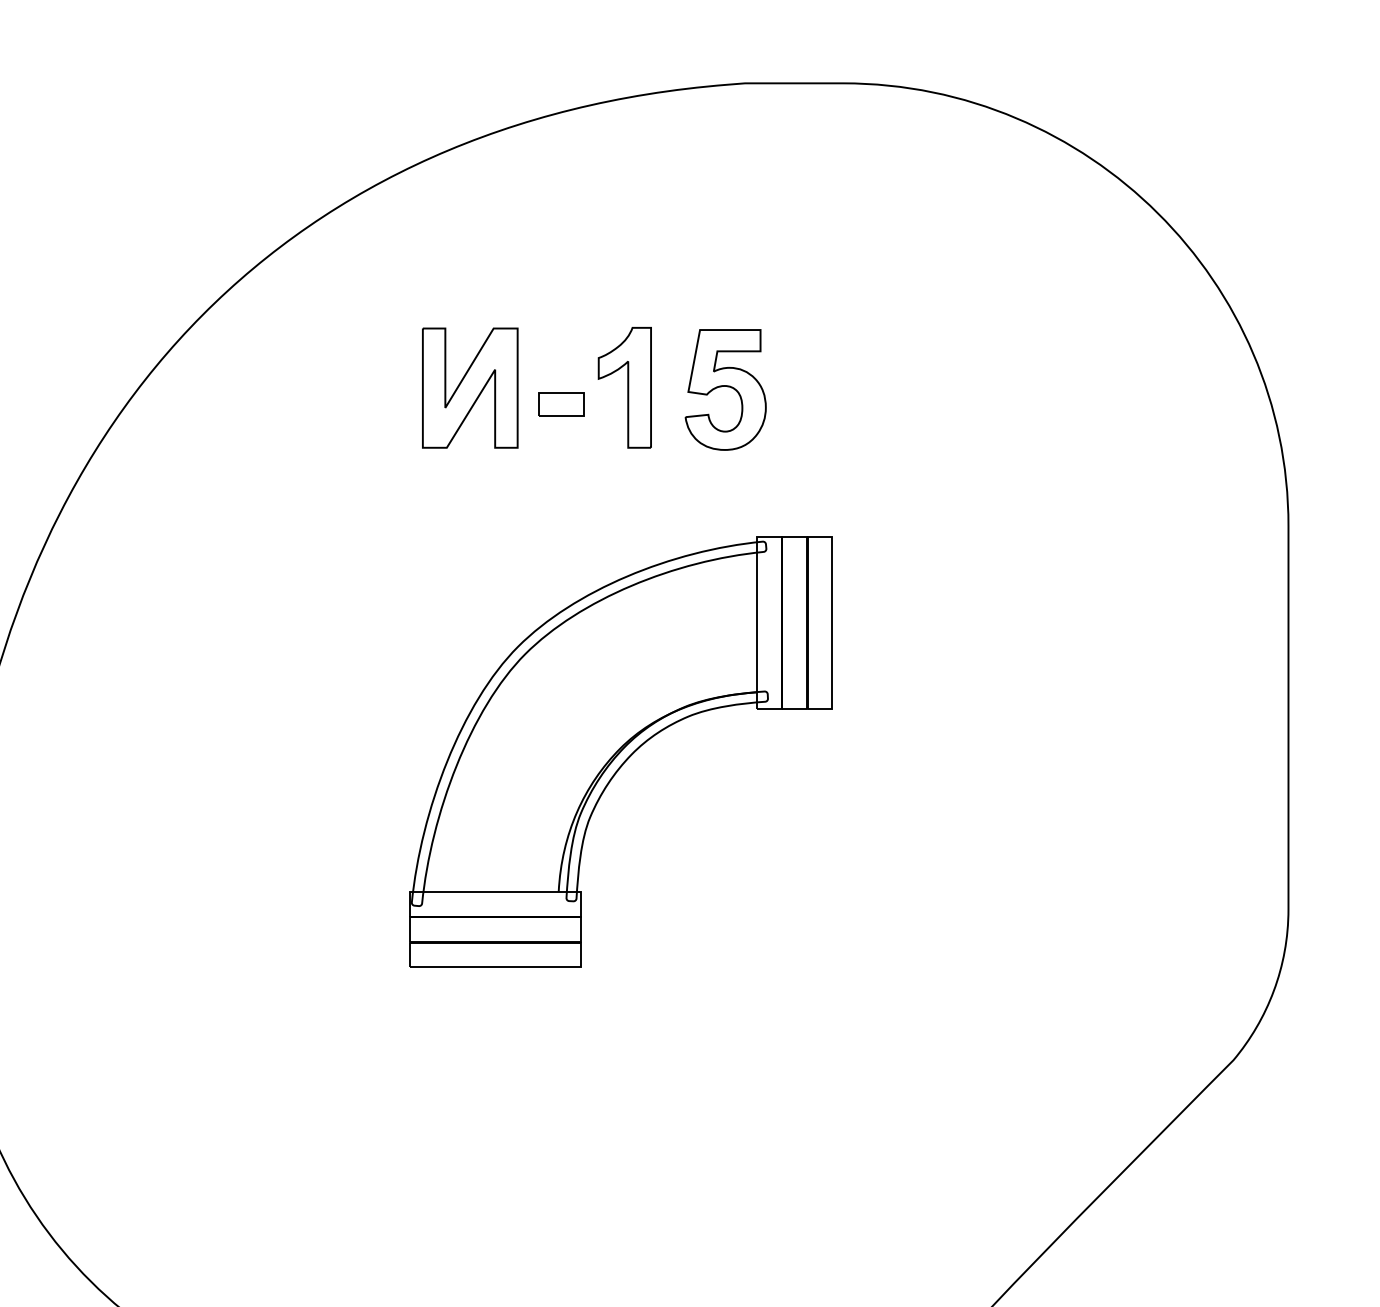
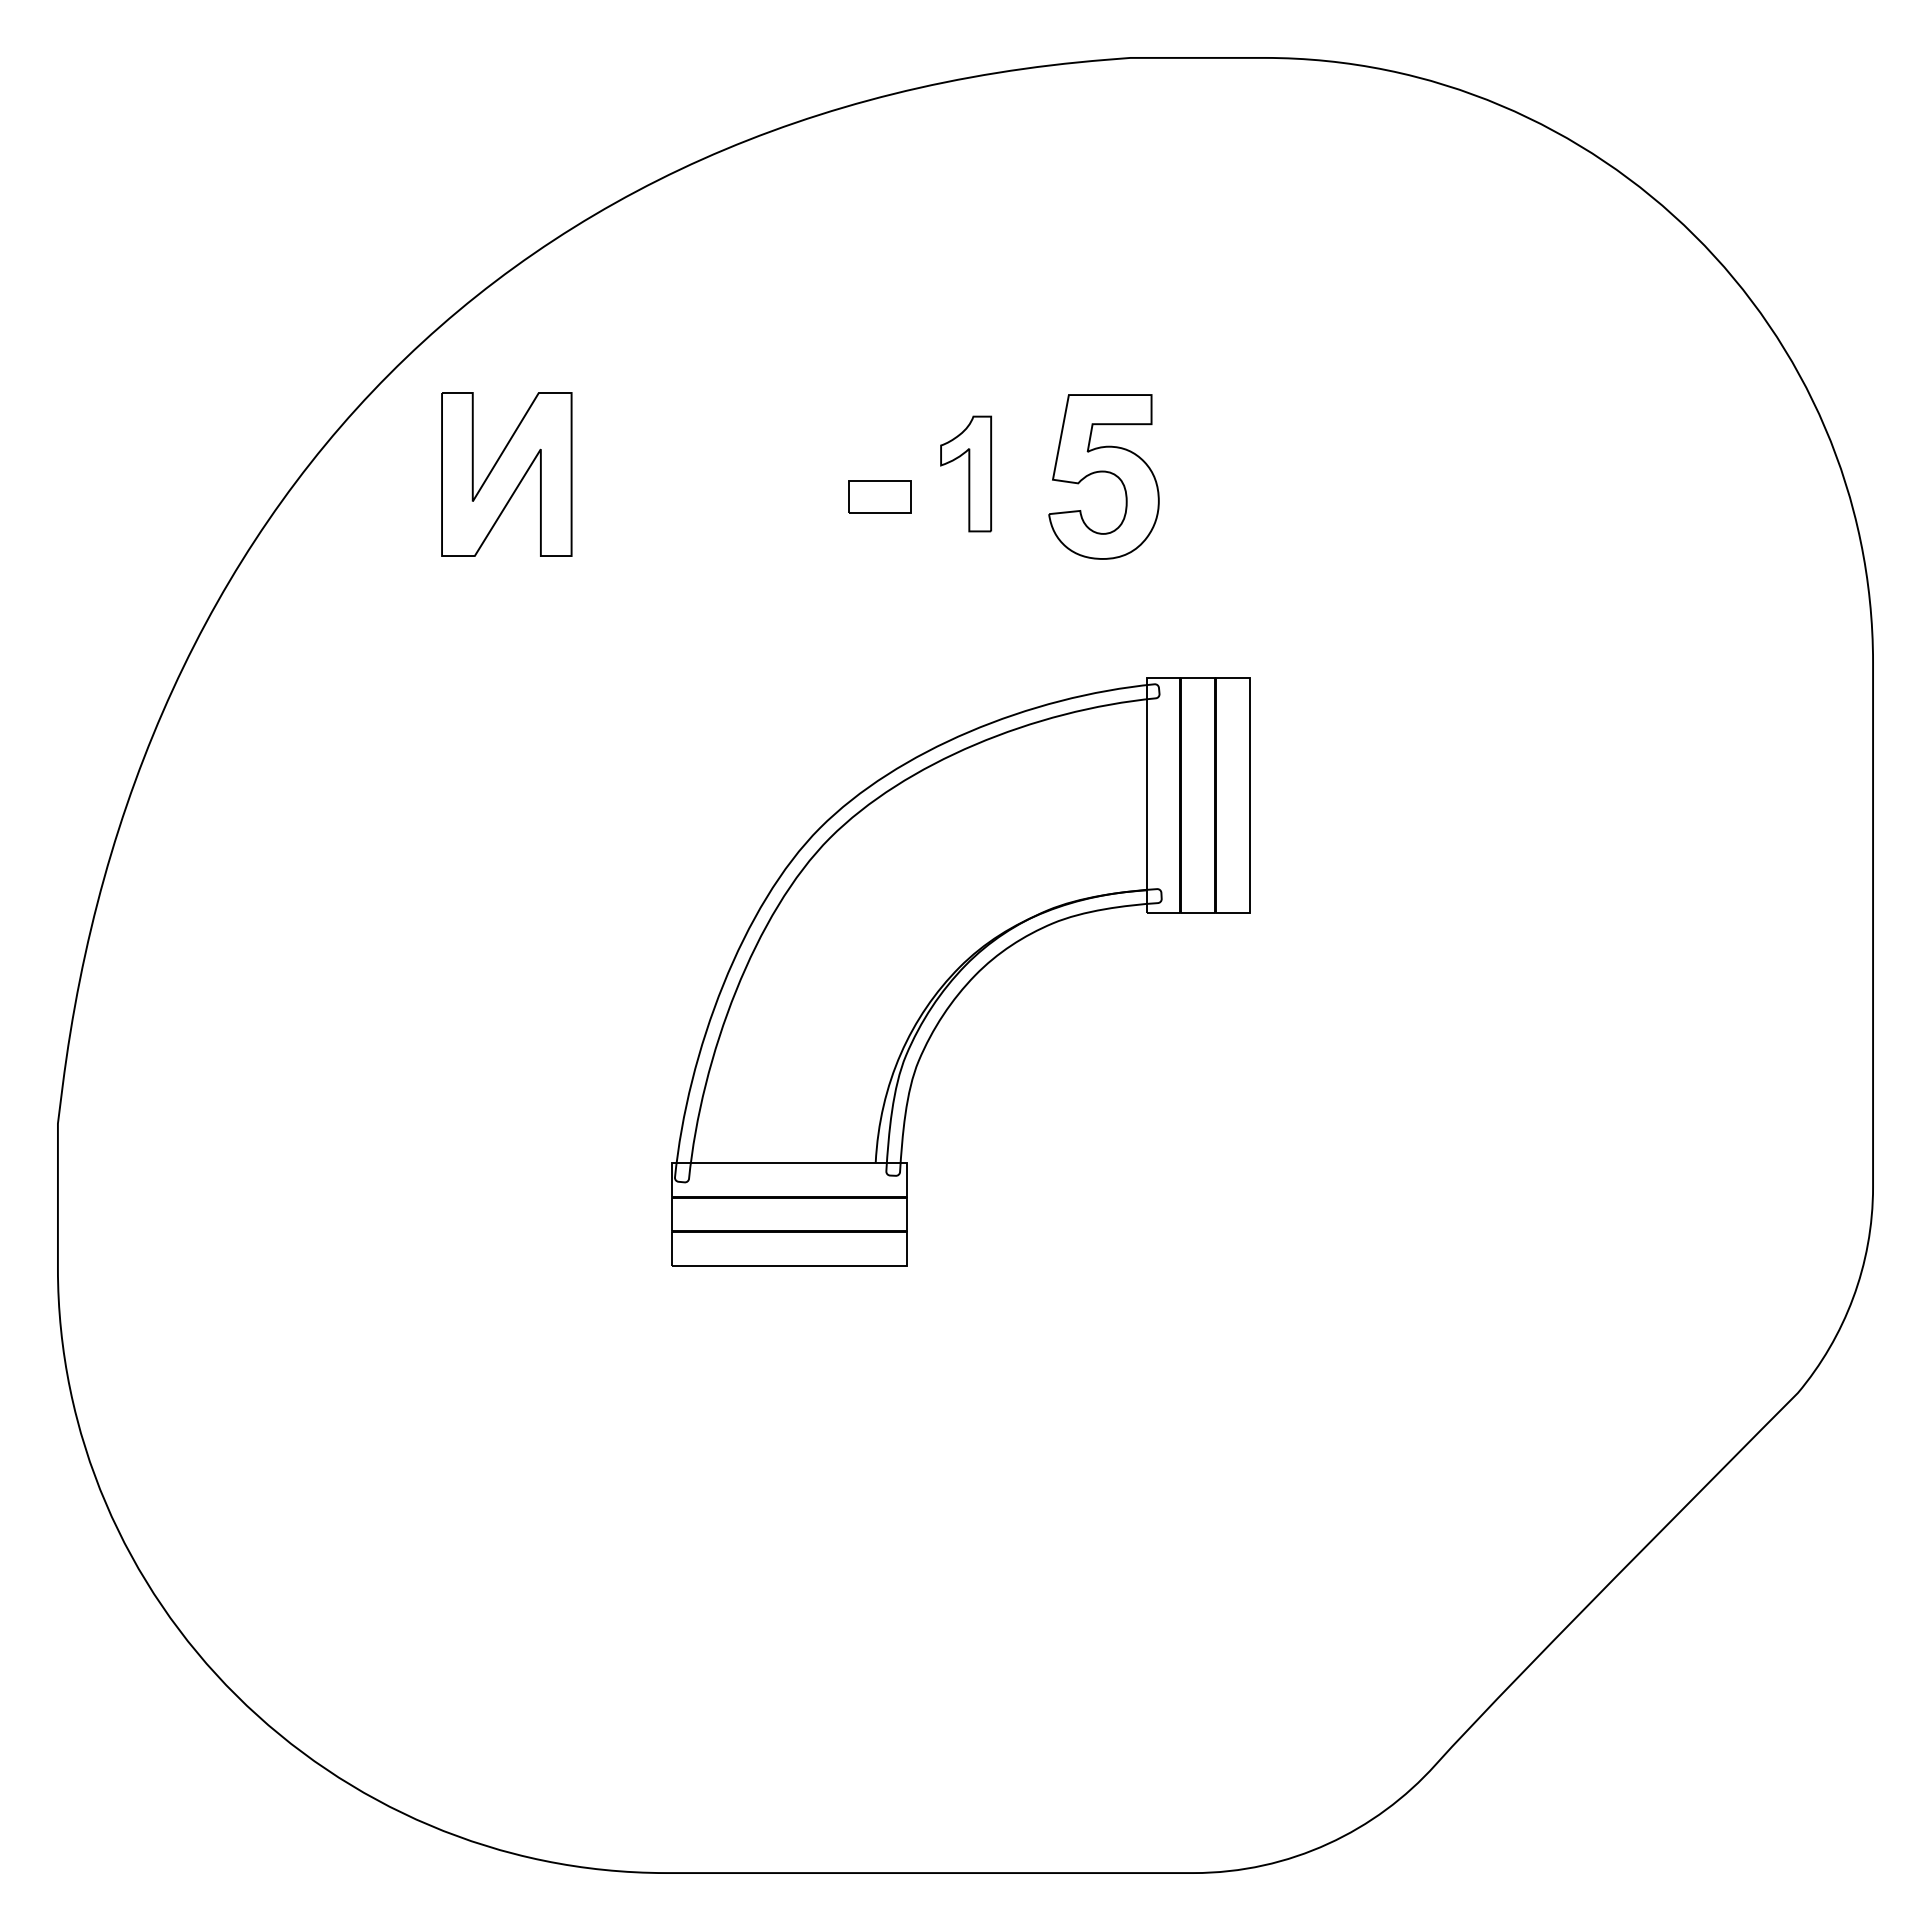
part: (624, 387) -> (965, 473), size x0.7
part: (470, 388) -> (506, 474), moved

